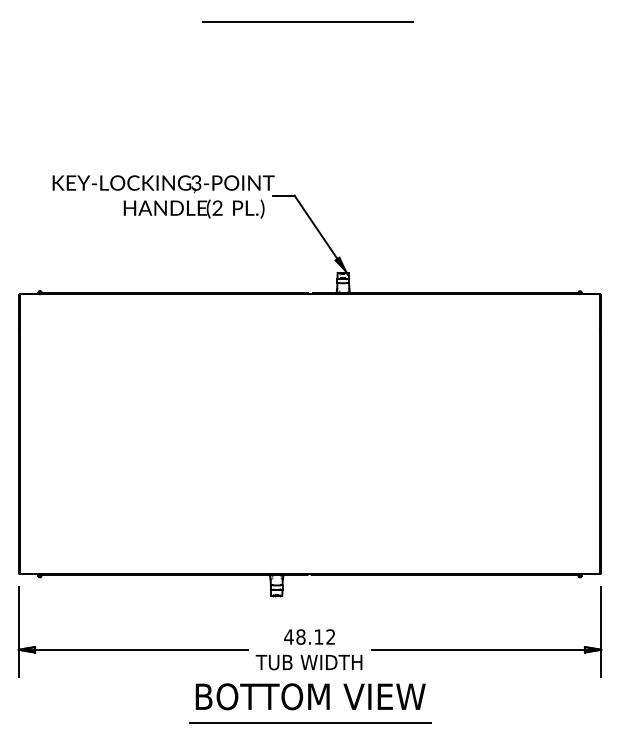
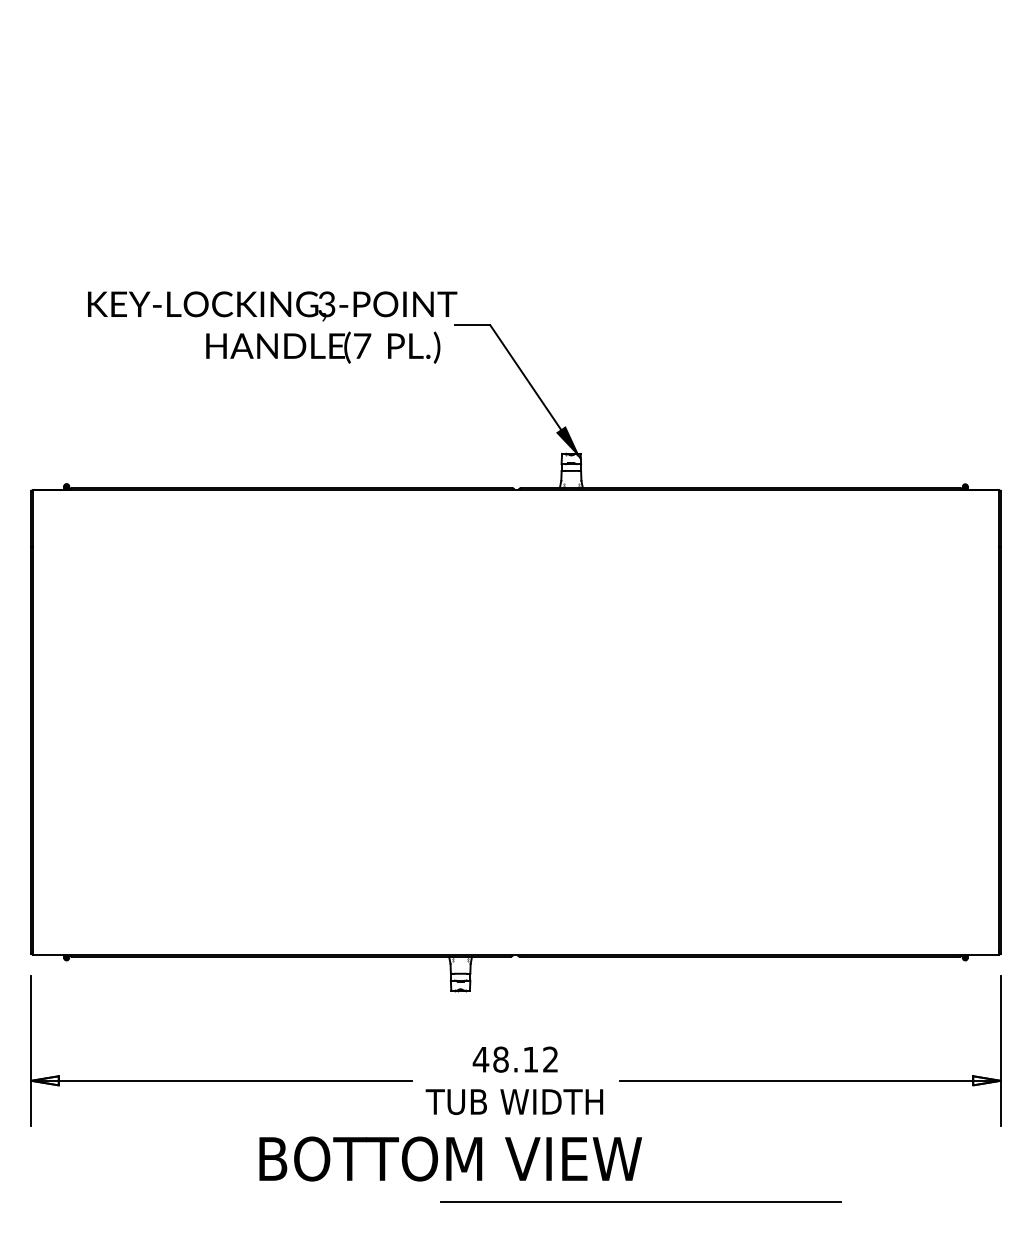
line: (308, 22) -> (513, 37), removed
text: (217, 207) -> (362, 344), (2 -> (7
text: (310, 696) -> (450, 1158), moved
line: (310, 722) -> (641, 1201), moved

